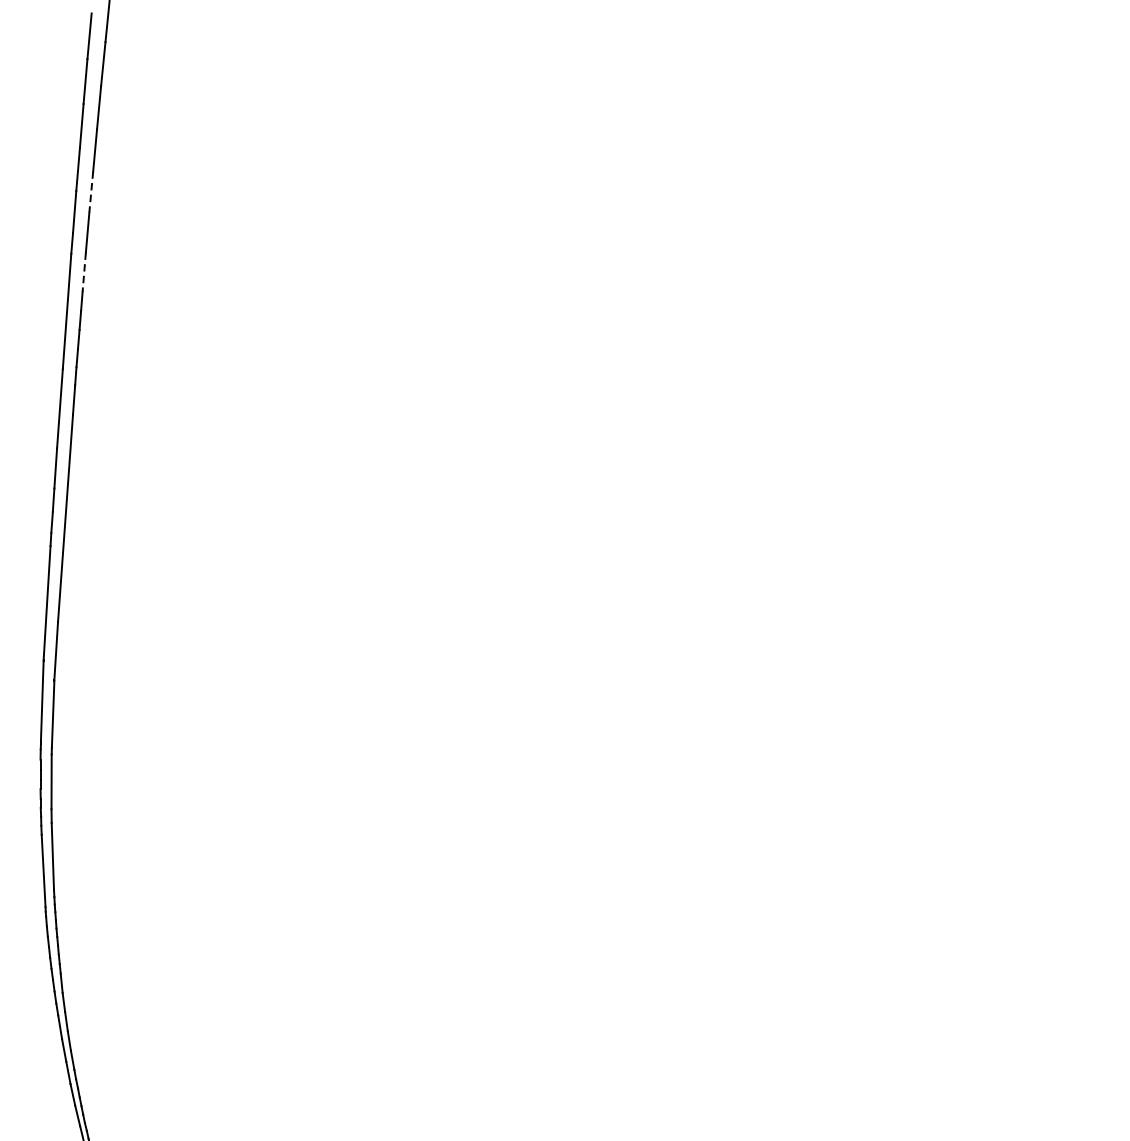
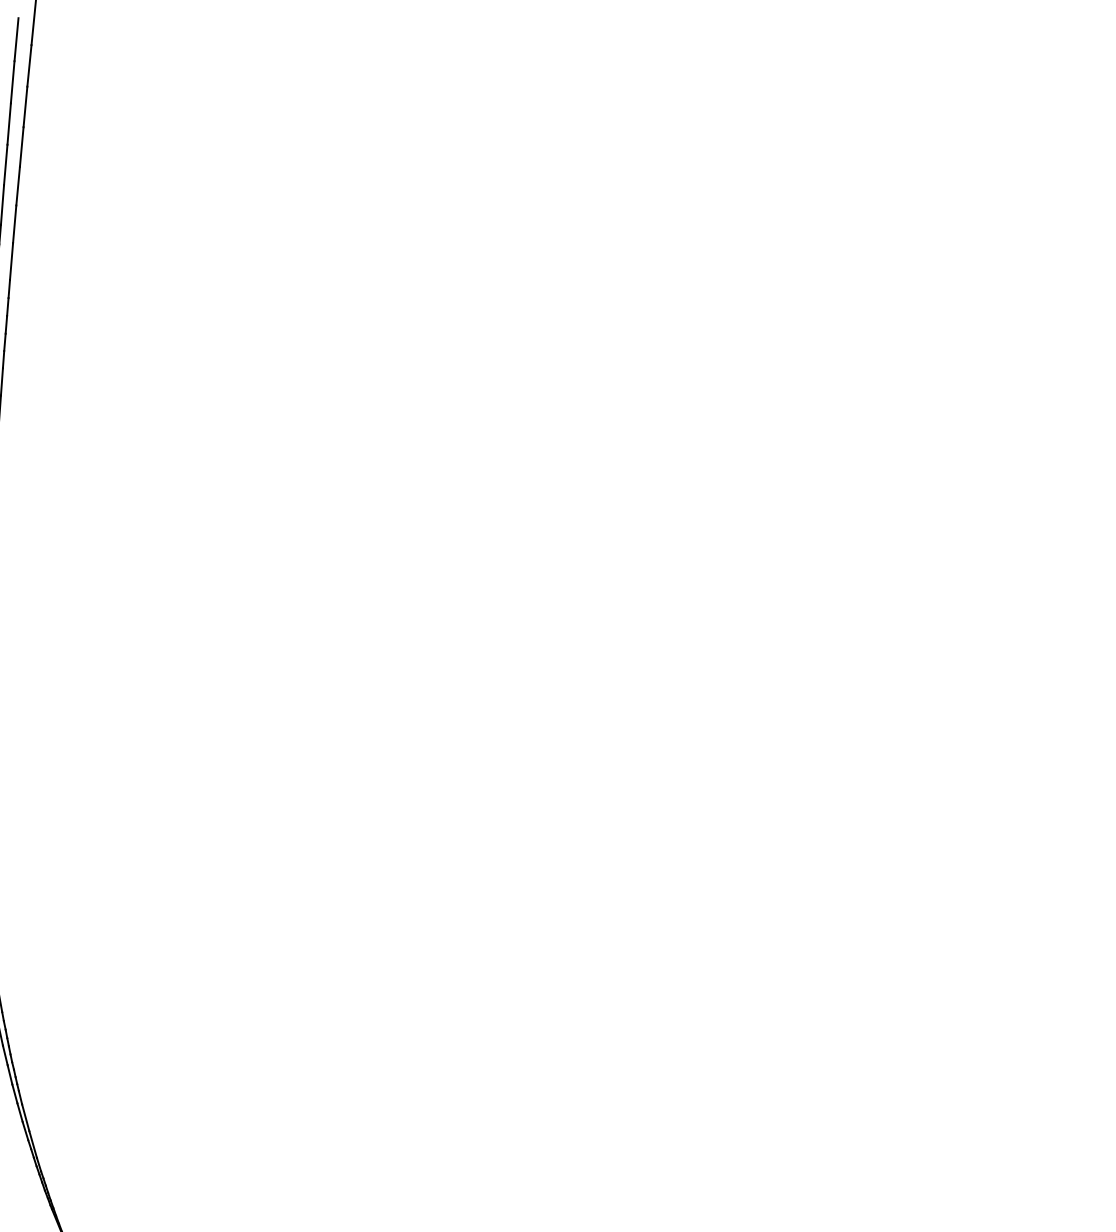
line: (91, 192) -> (18, 186), dashed -> solid
line: (84, 272) -> (11, 261), dashed -> solid

